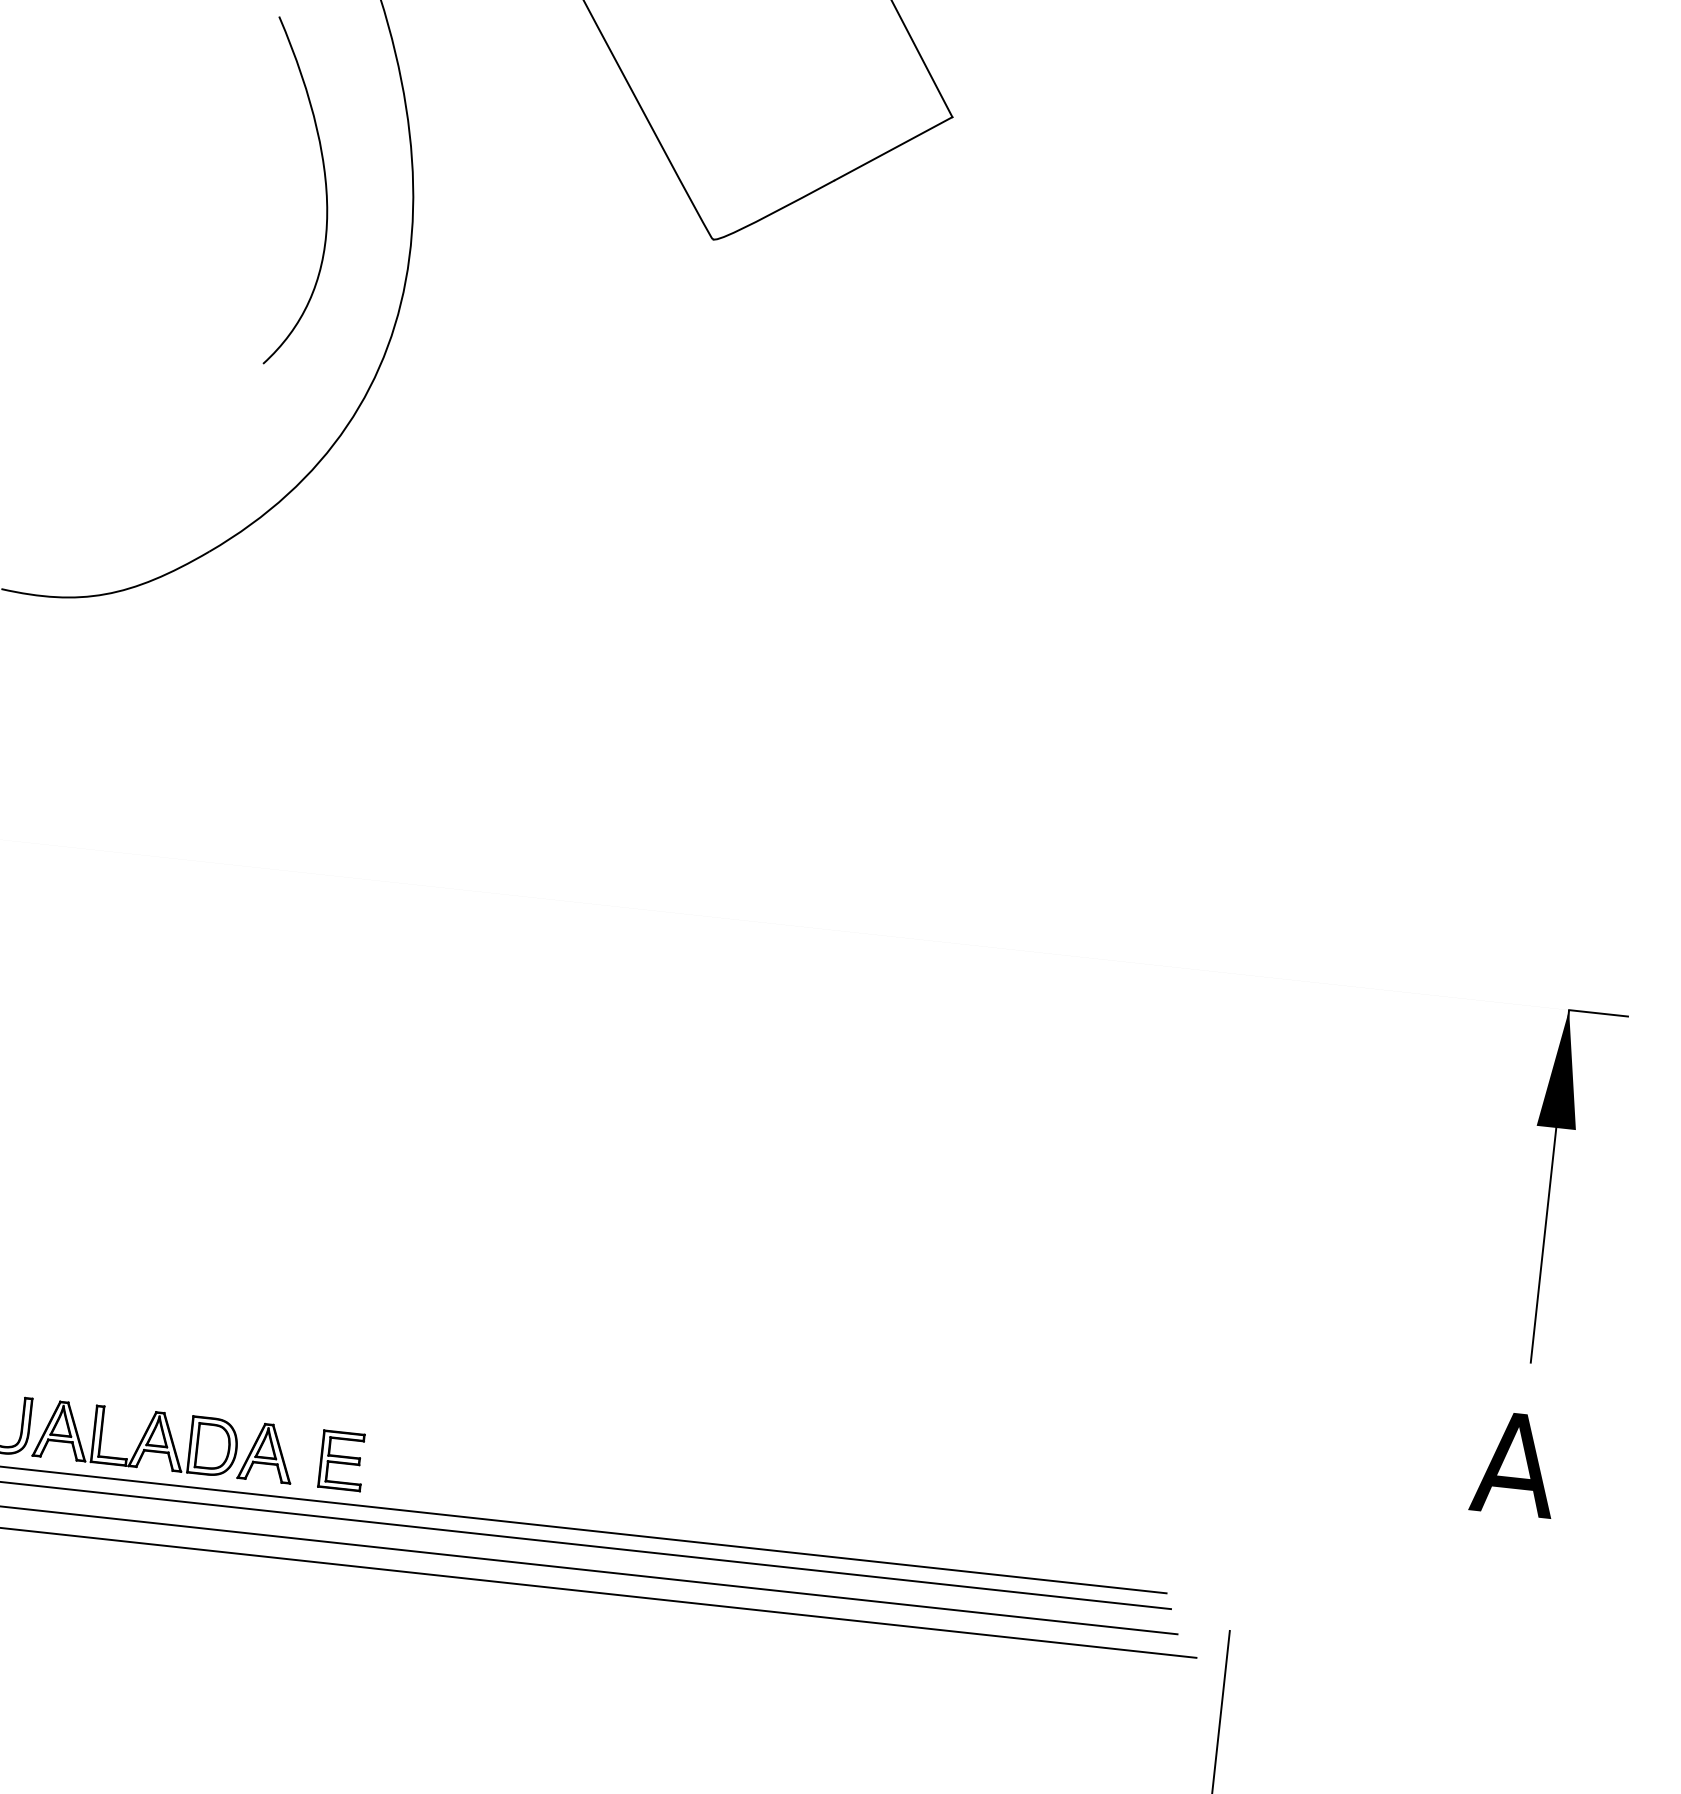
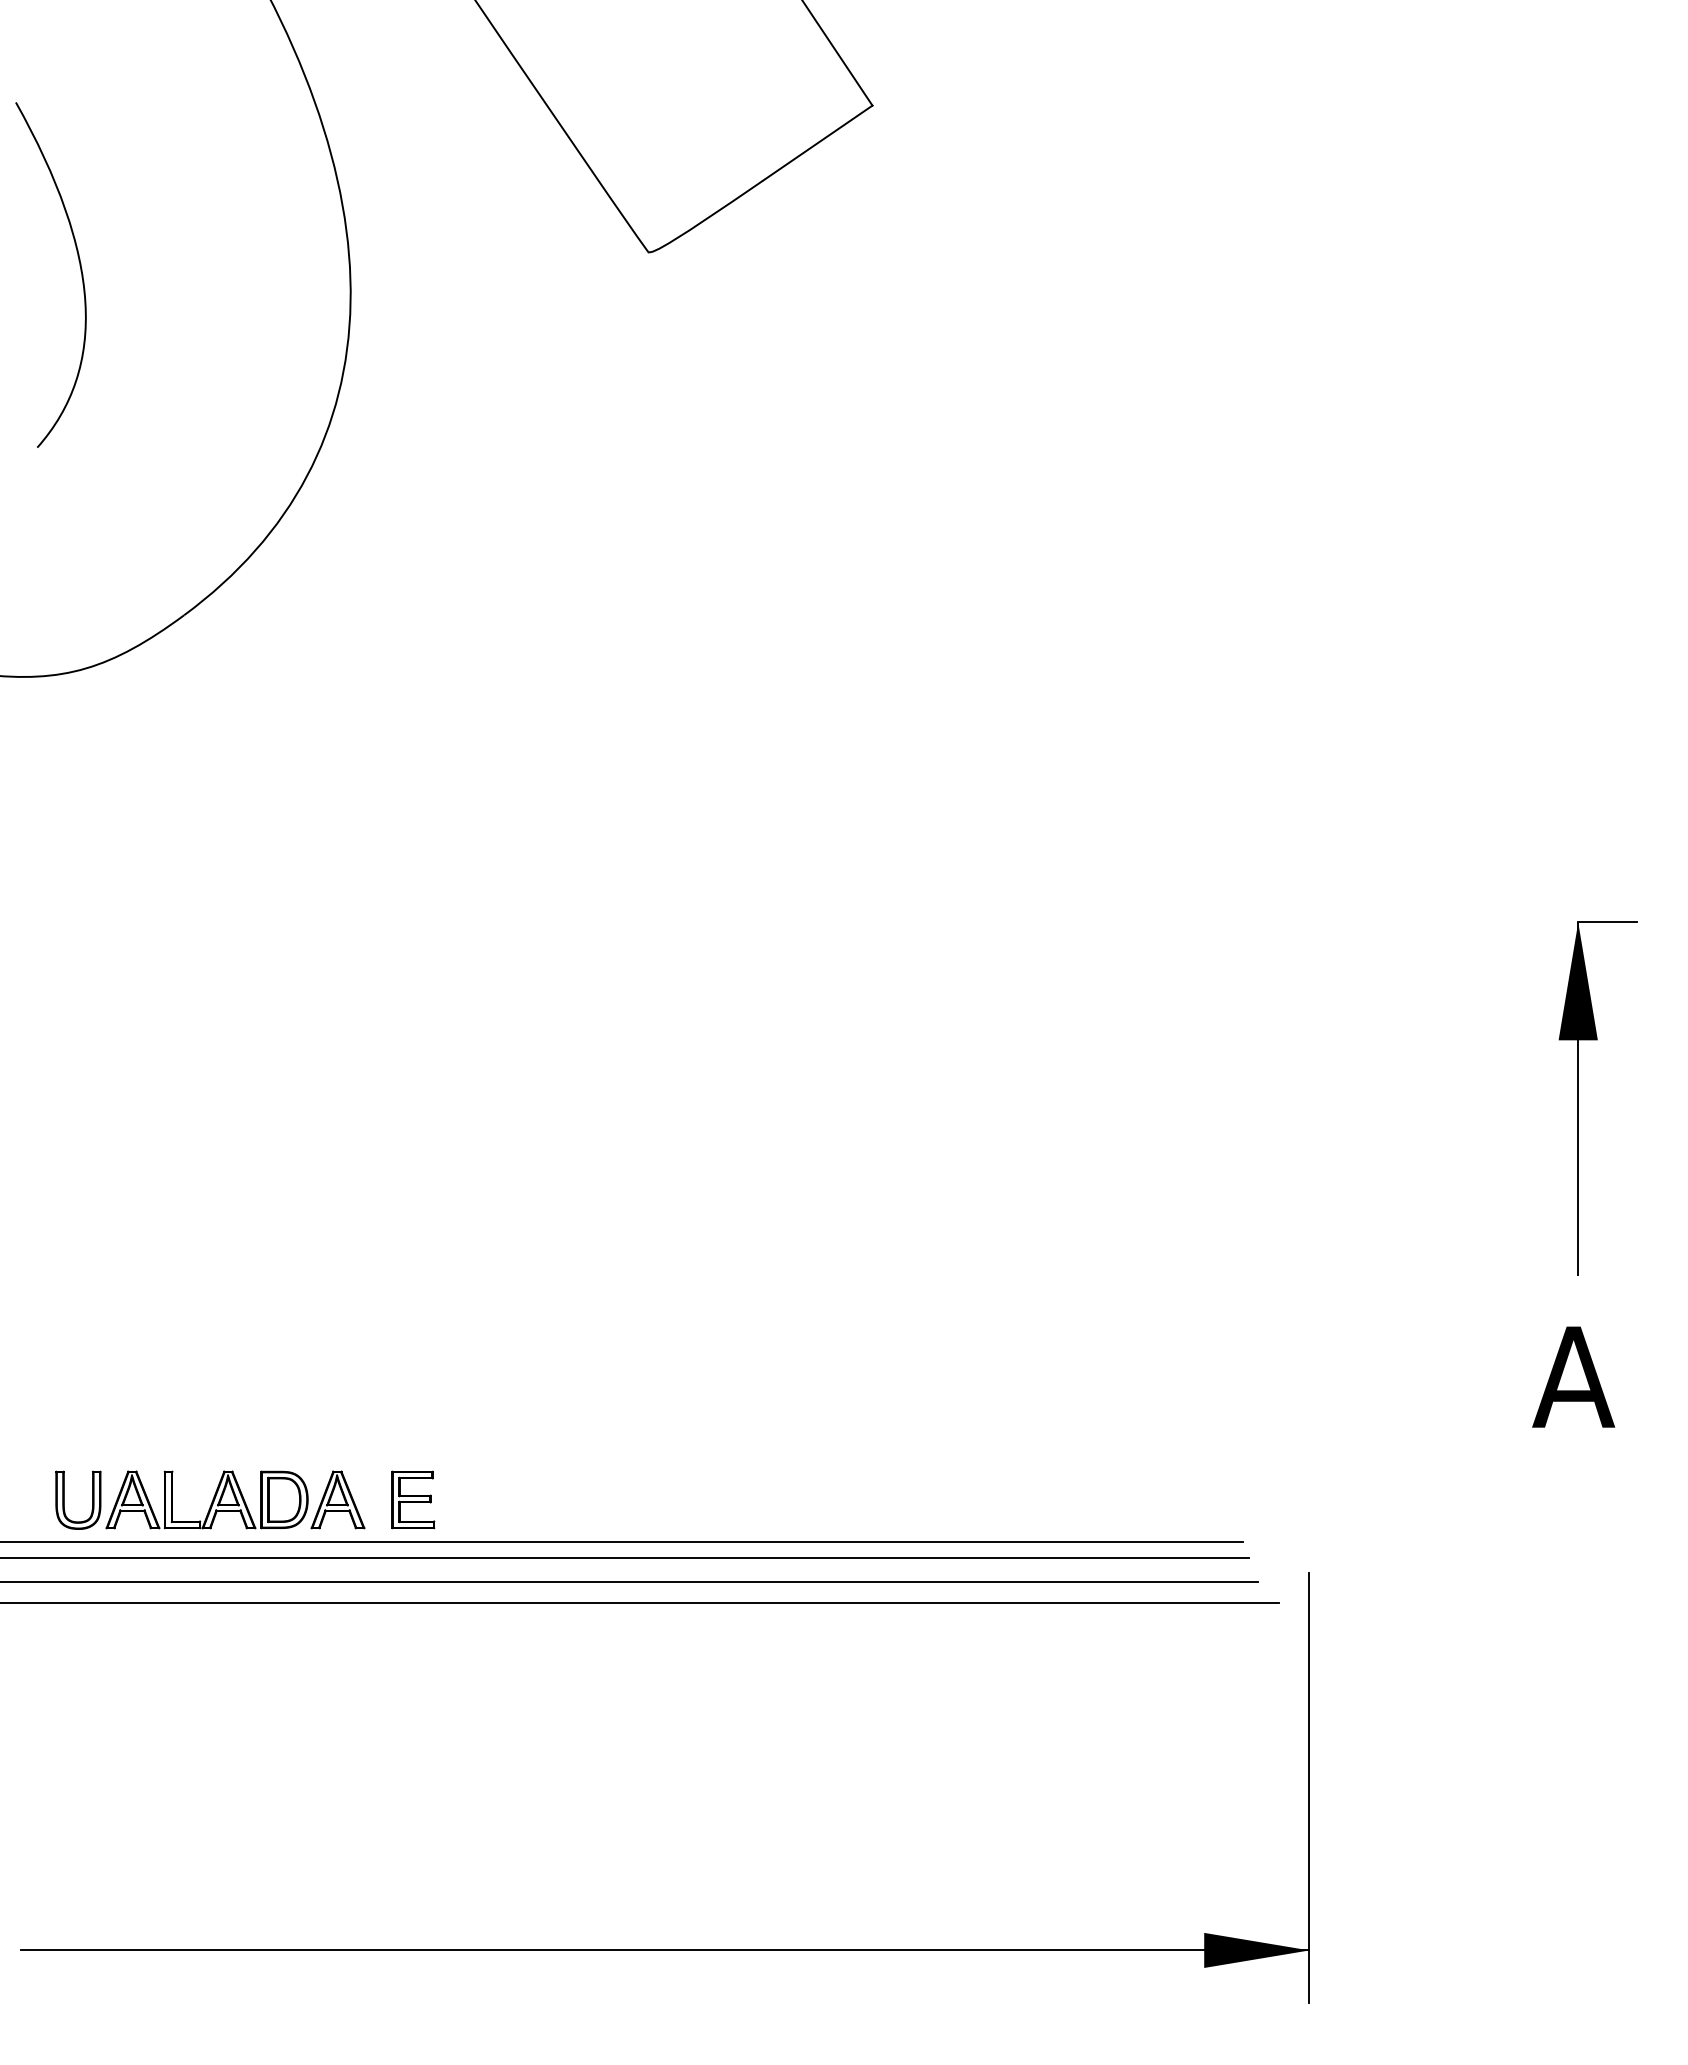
curve: (324, 187) -> (79, 266), moved

